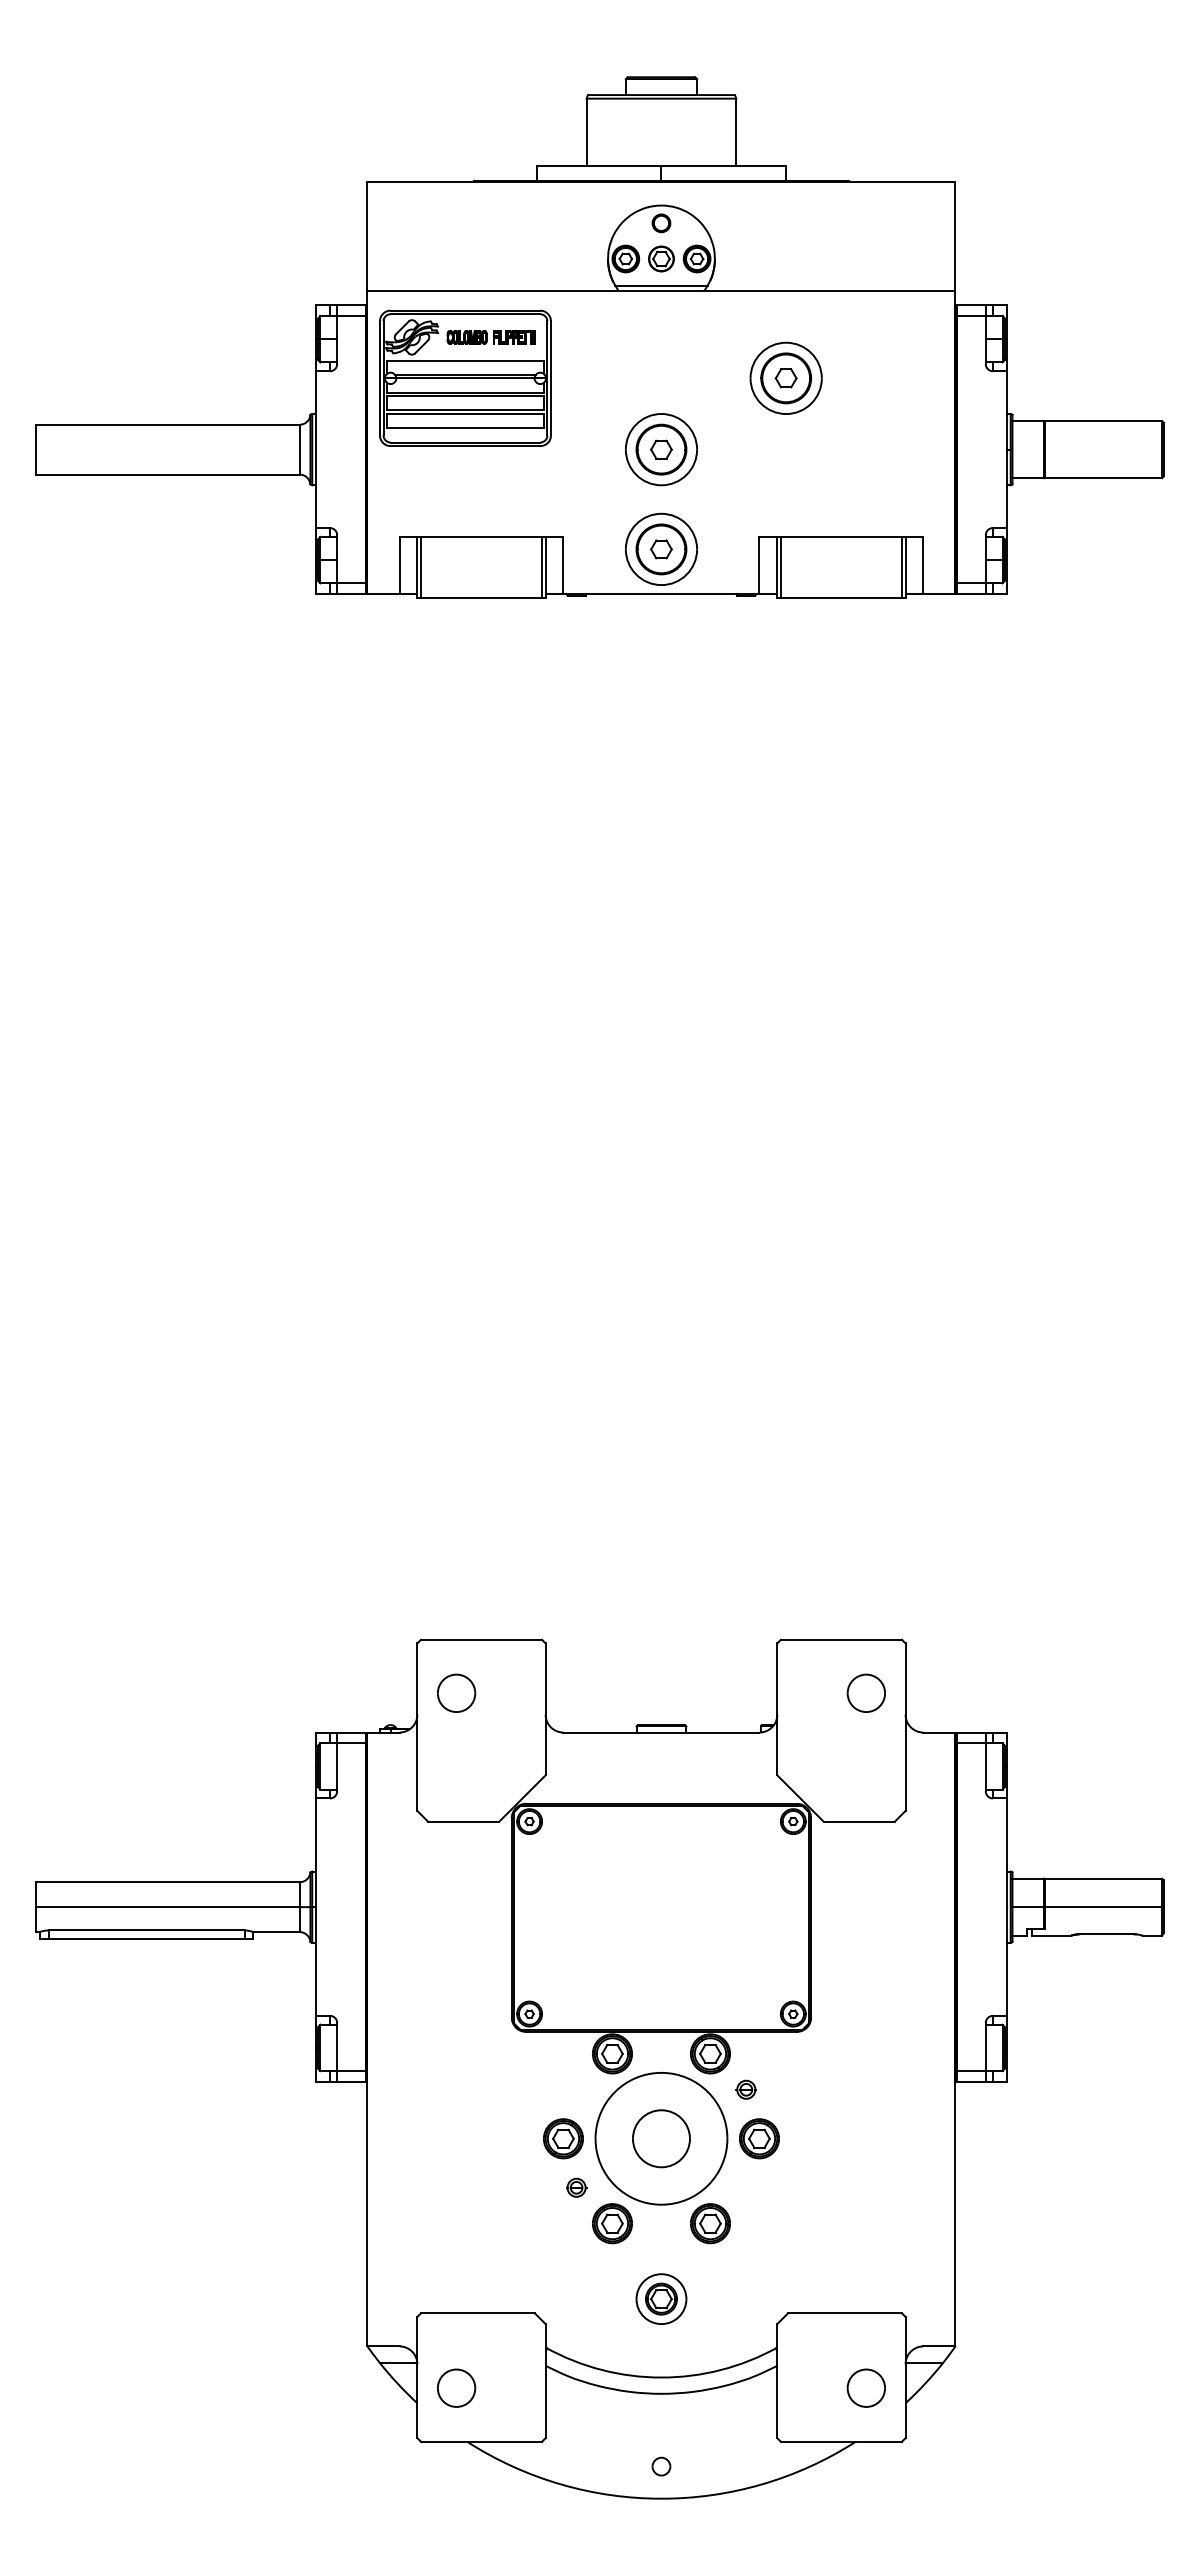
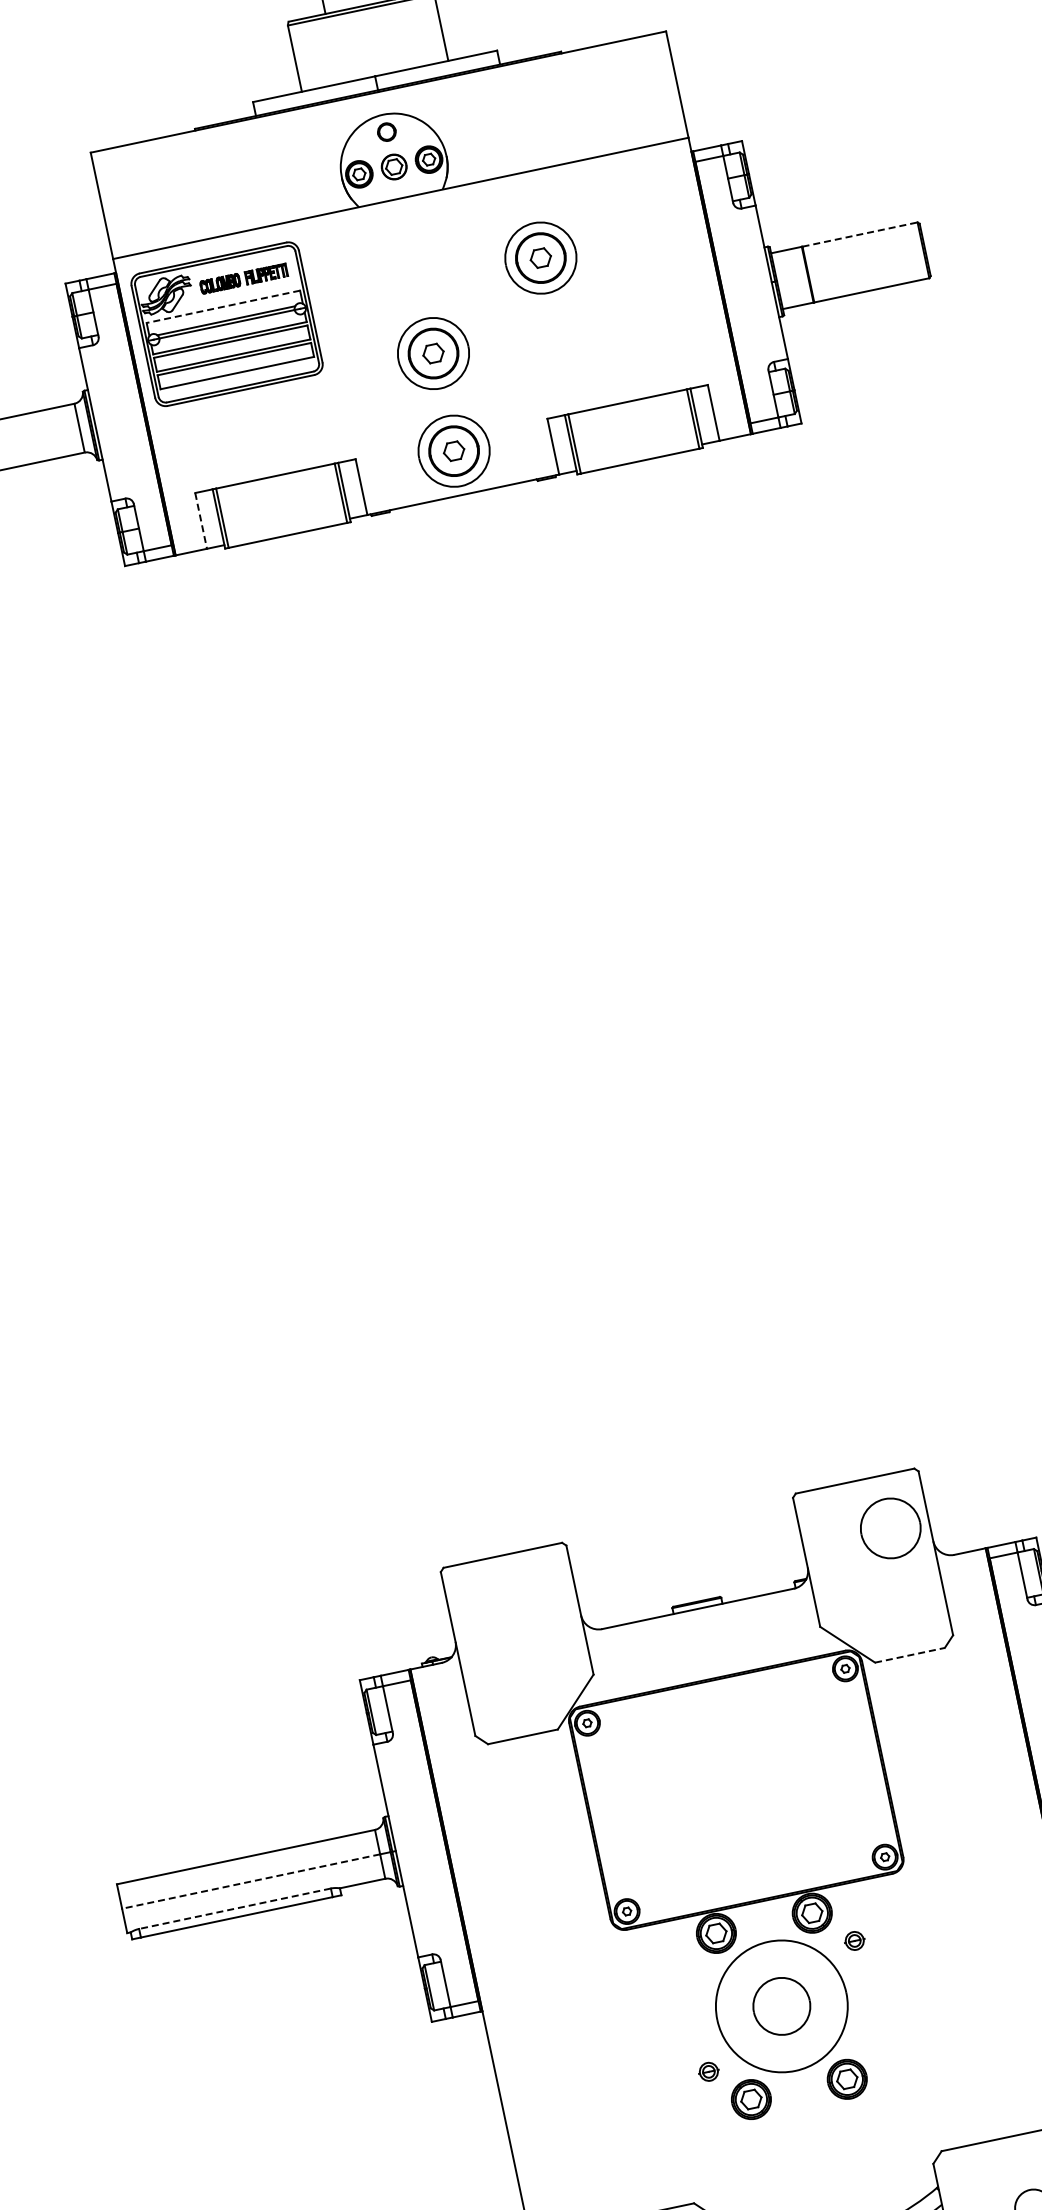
line: (661, 285) -> (399, 192), removed
line: (464, 360) -> (222, 306), solid -> dashed
line: (1103, 421) -> (860, 234), solid -> dashed
line: (399, 565) -> (201, 520), solid -> dashed
part: (456, 1692) -> (489, 1611), removed
part: (865, 1692) -> (889, 1527), size x1.6
line: (859, 1821) -> (910, 1655), solid -> dashed
line: (167, 1907) -> (250, 1881), solid -> dashed
line: (146, 1930) -> (234, 1908), solid -> dashed
part: (563, 2138) -> (685, 2026), removed
part: (759, 2138) -> (877, 1985), removed
part: (661, 2298) -> (814, 2162), removed

